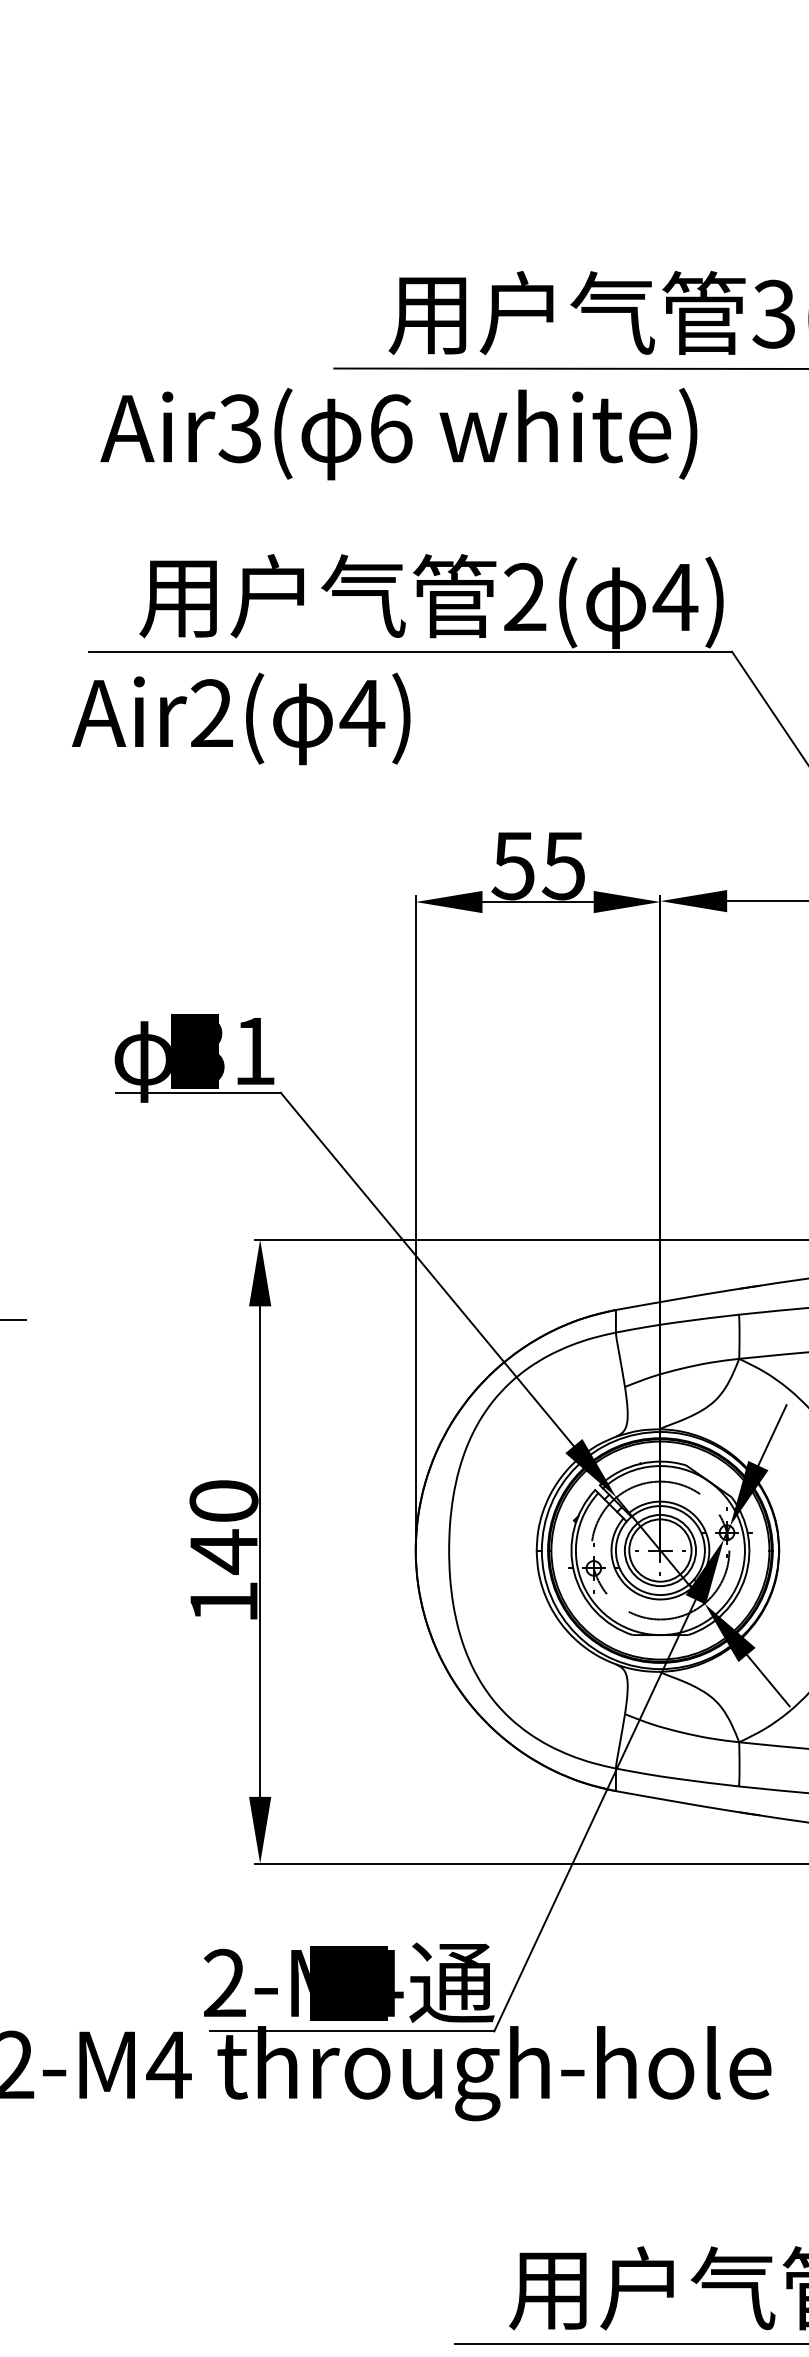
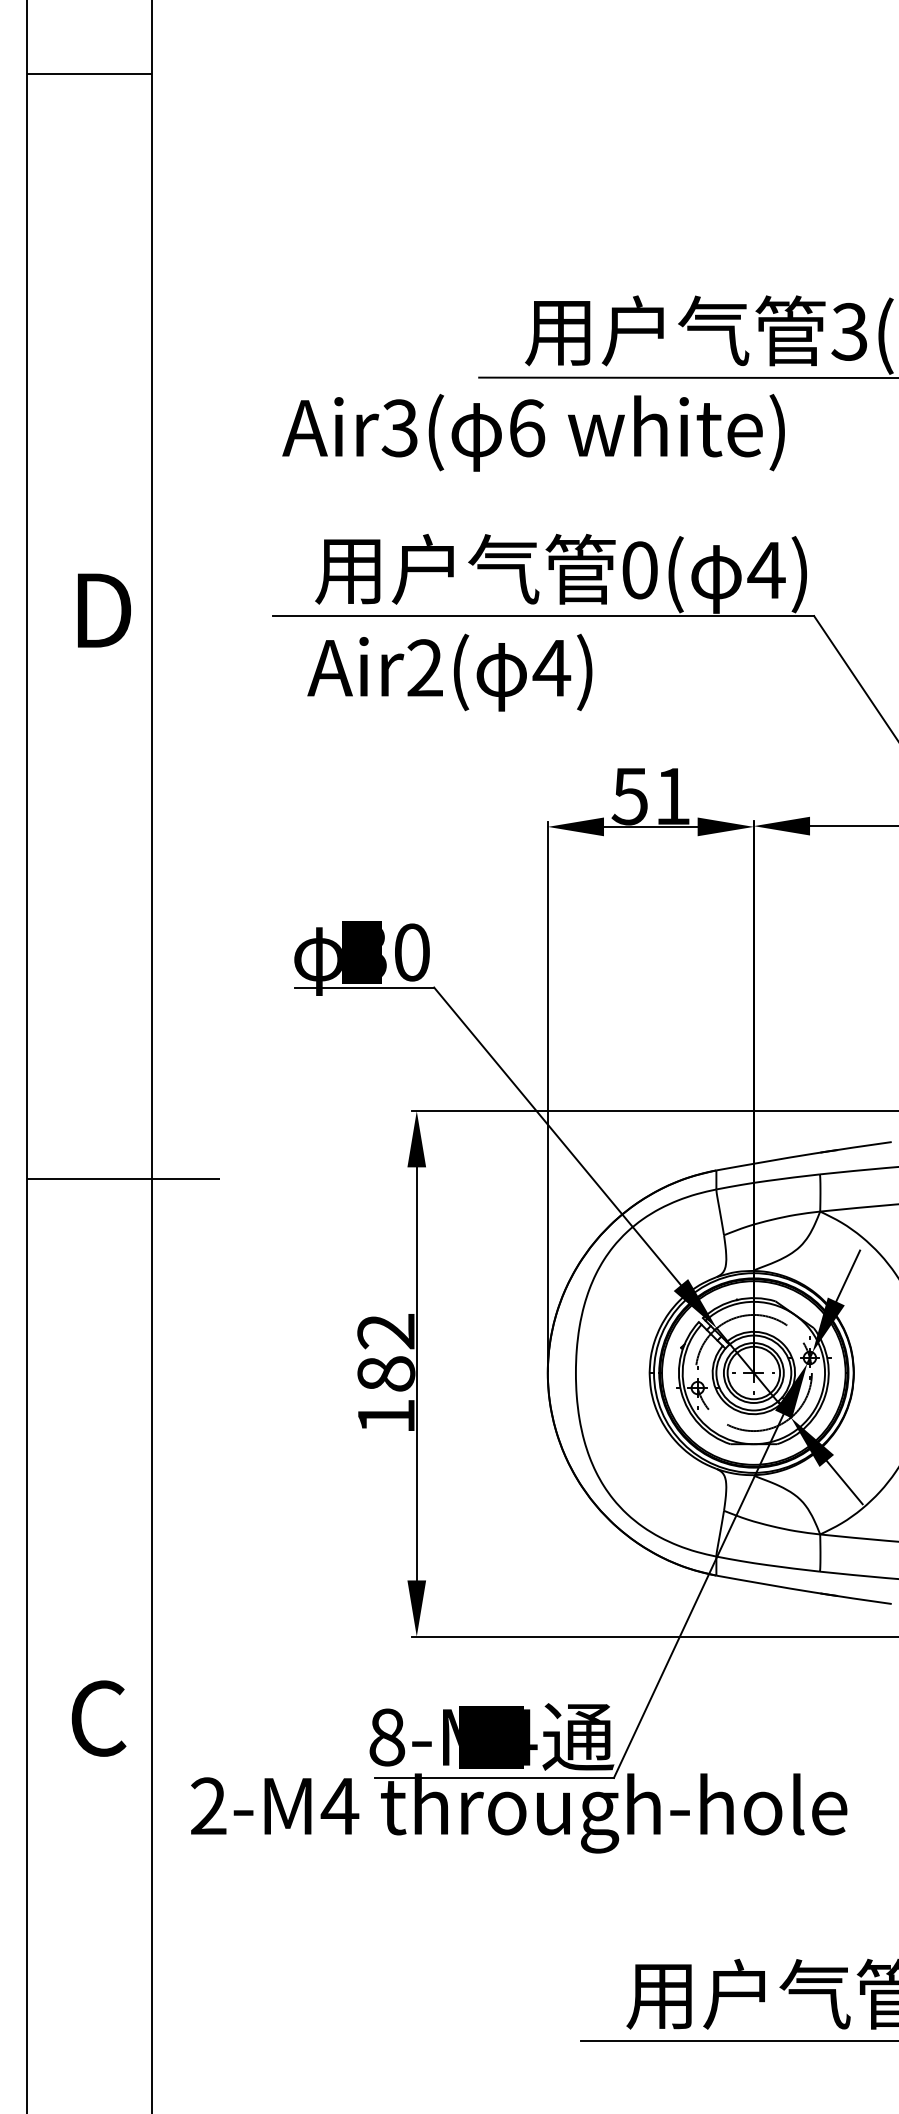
text: (524, 597) -> (639, 570), 2( -> 0(
text: (240, 718) -> (449, 672), moved
text: (563, 865) -> (672, 796), 55 -> 51
text: (255, 1051) -> (412, 952), 31 -> 30
text: (224, 1527) -> (386, 1353), 140 -> 182
text: (225, 1983) -> (387, 1737), 2-M4 -> 8-M4

